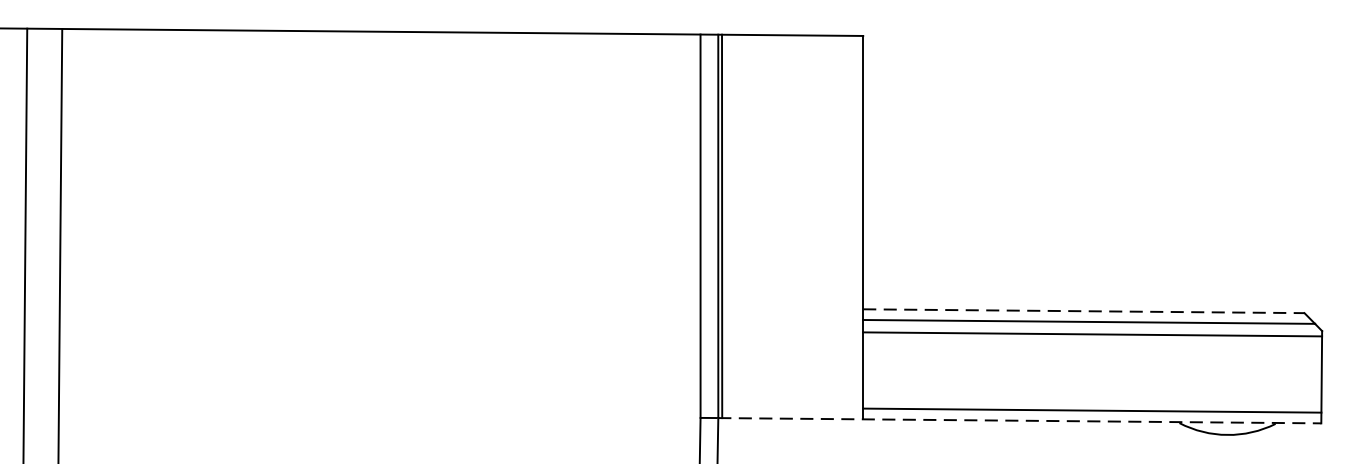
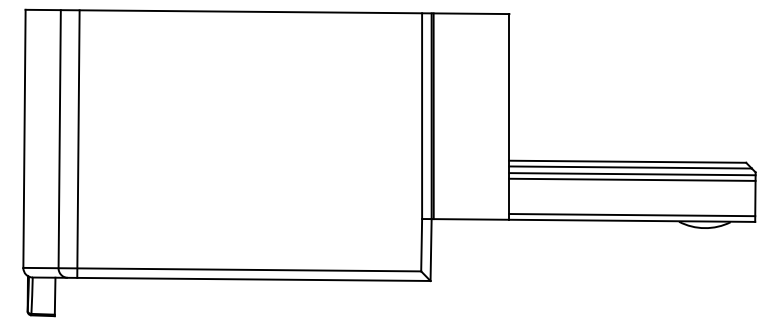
line: (1085, 310) -> (628, 161), dashed -> solid
line: (1092, 344) -> (632, 179), added
line: (1019, 420) -> (593, 220), dashed -> solid

